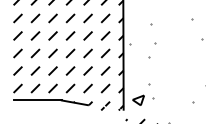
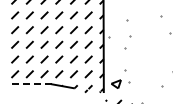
line: (37, 100) -> (31, 84), solid -> dashed

